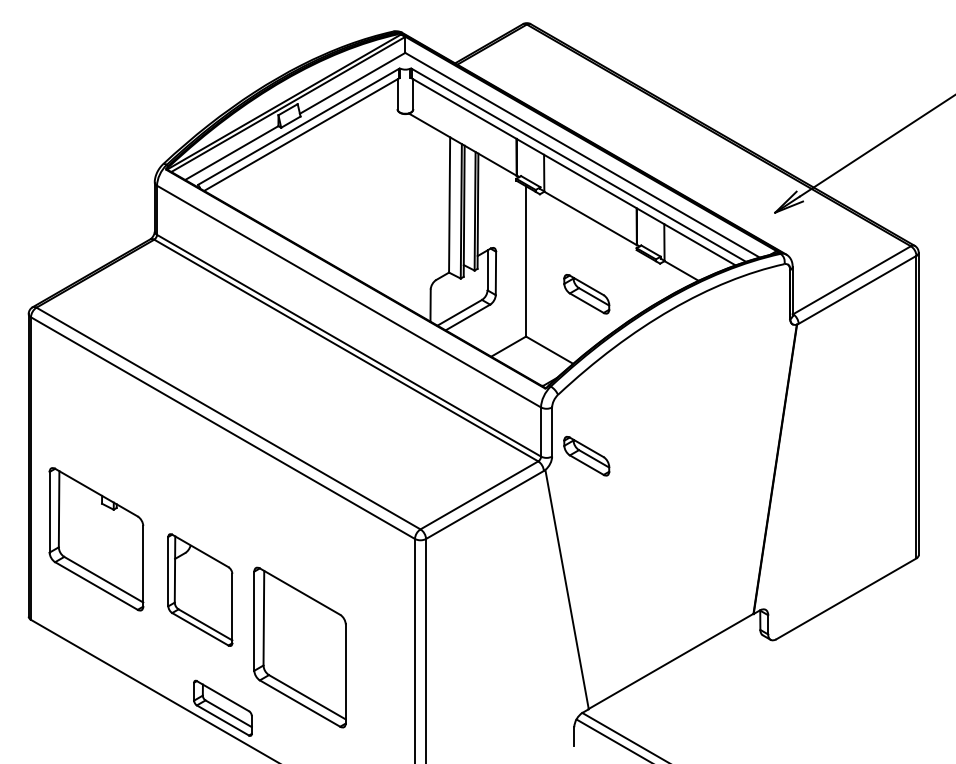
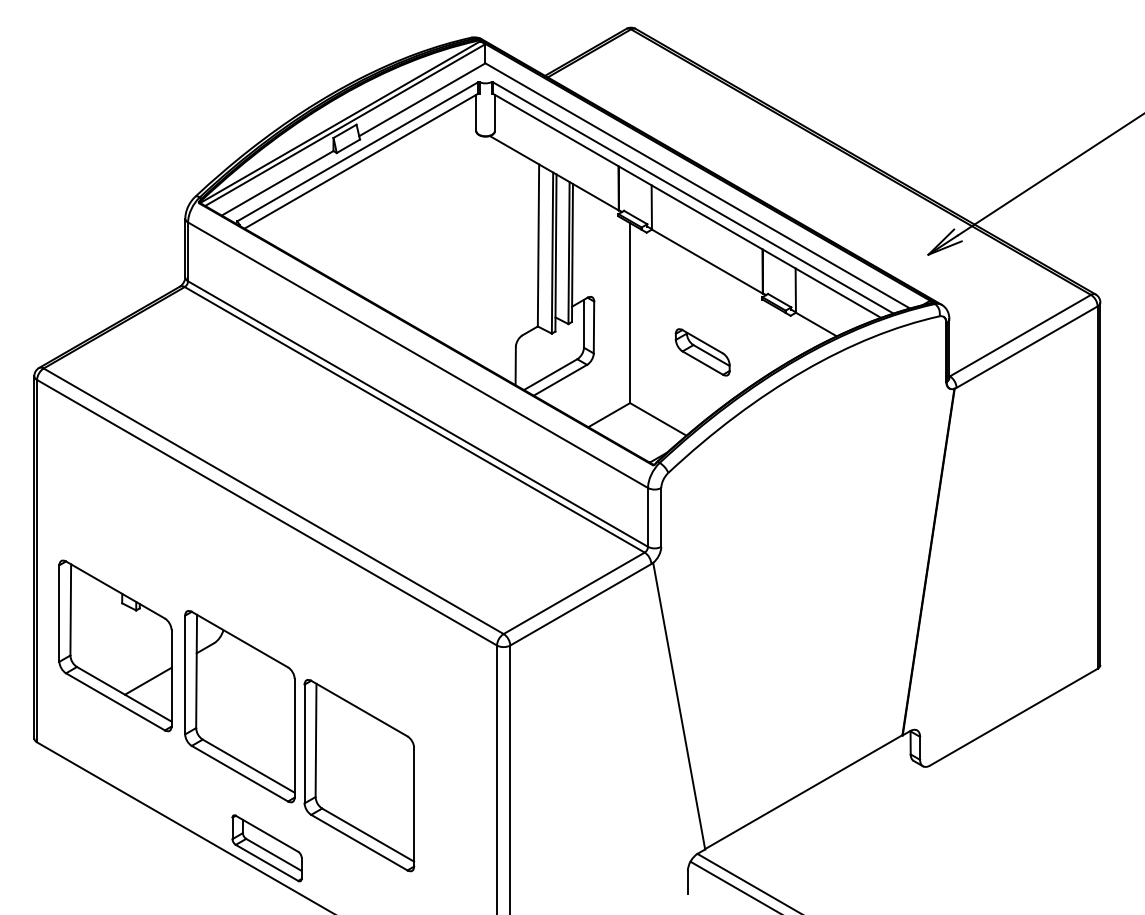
part: (586, 456) -> (702, 546), removed
line: (124, 568) -> (148, 680), added
part: (199, 589) -> (239, 706), size x1.43

